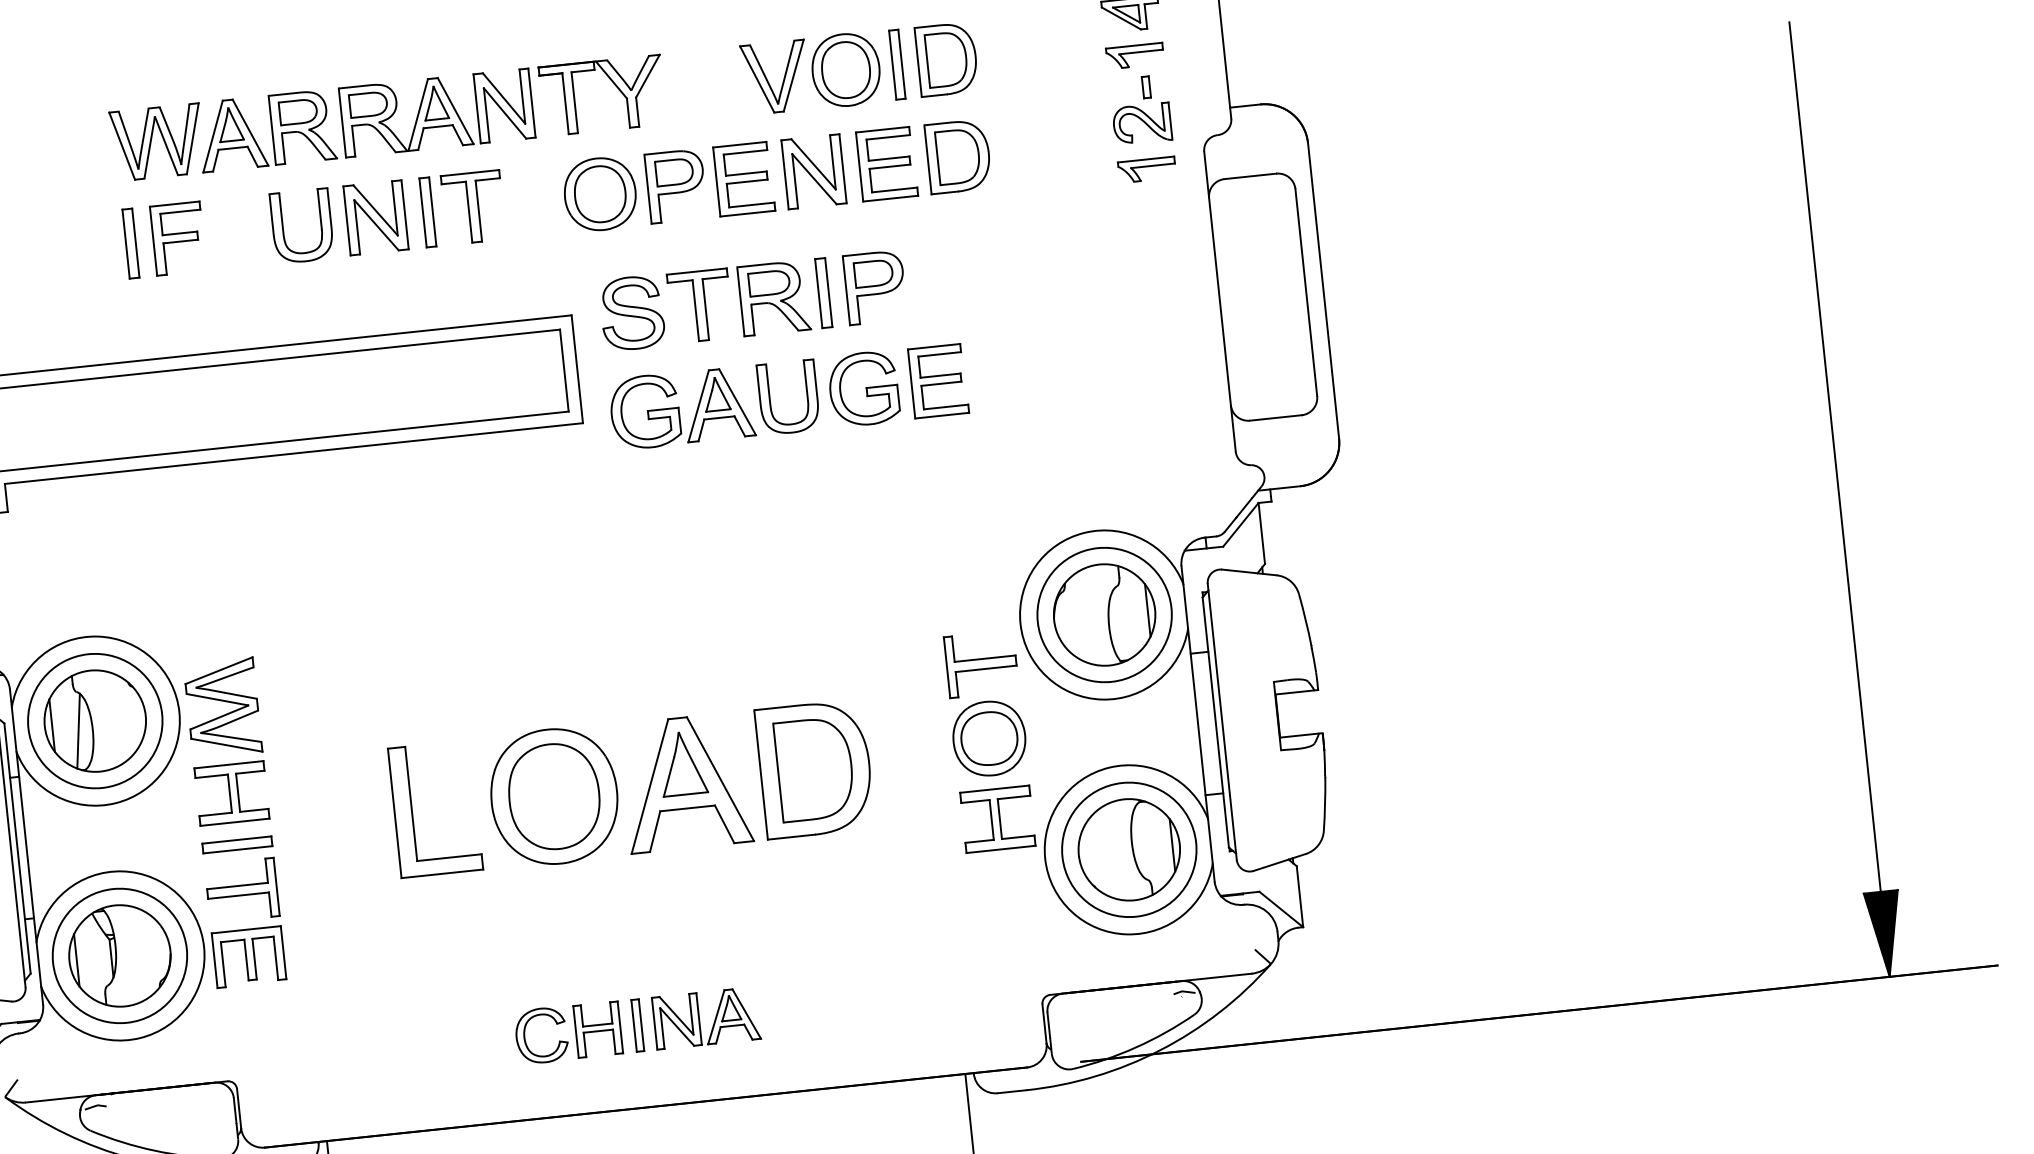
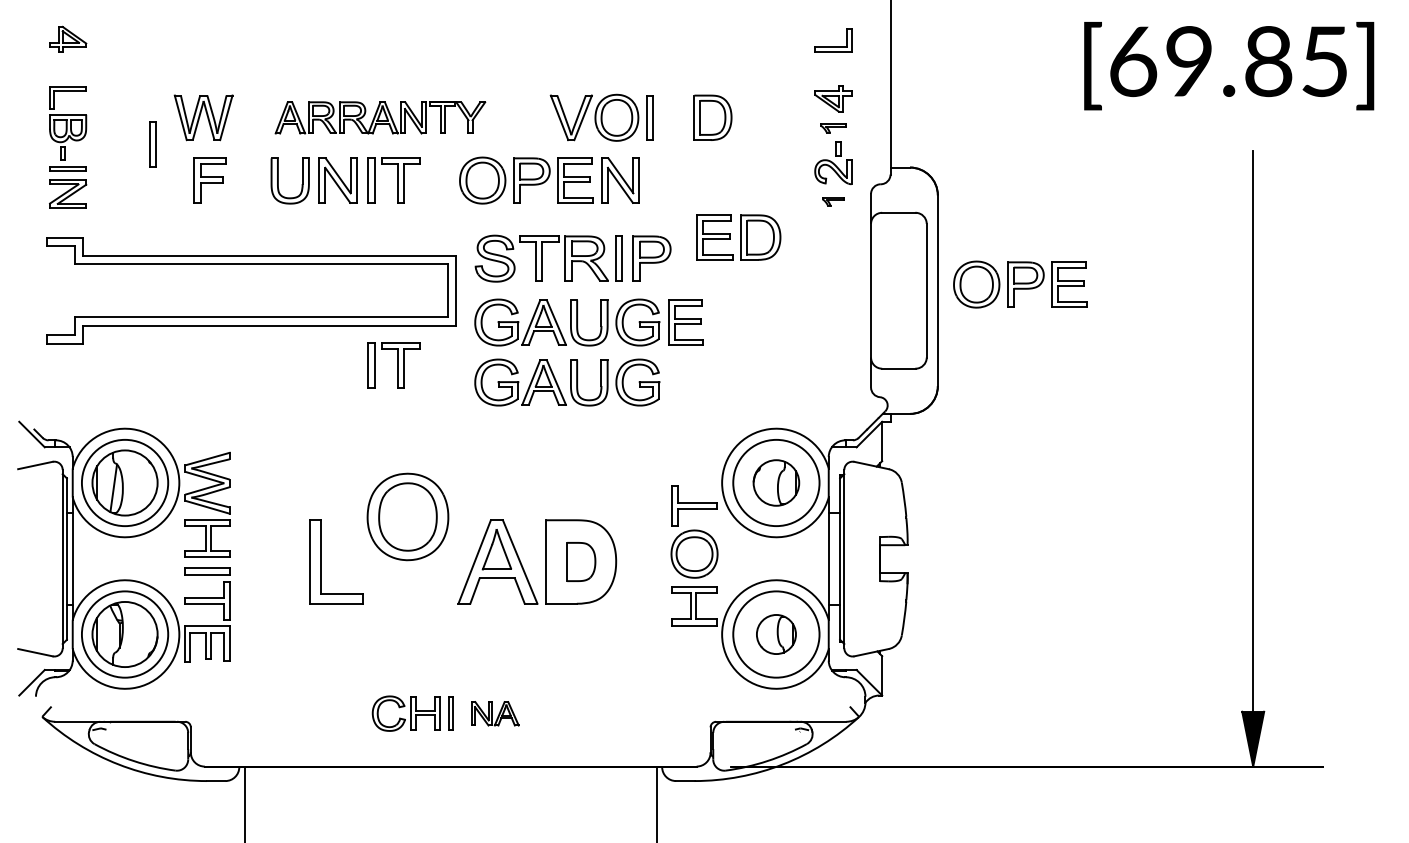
part: (1135, 56) -> (833, 128), size x0.7
part: (822, 72) -> (601, 117), moved
part: (431, 113) -> (380, 117), size x0.7
part: (923, 160) -> (738, 237), moved
part: (1147, 169) -> (833, 201), size x0.6
part: (130, 243) -> (152, 144), moved
part: (1450, 267) -> (1020, 284), added
part: (764, 493) -> (567, 382), added
part: (492, 495) -> (393, 365), added
part: (1104, 614) -> (776, 482), size x0.7
part: (815, 768) -> (581, 561), size x0.6
part: (553, 795) -> (407, 516), moved
part: (1129, 849) -> (776, 634), size x0.6
part: (706, 1017) -> (495, 713), size x0.7

